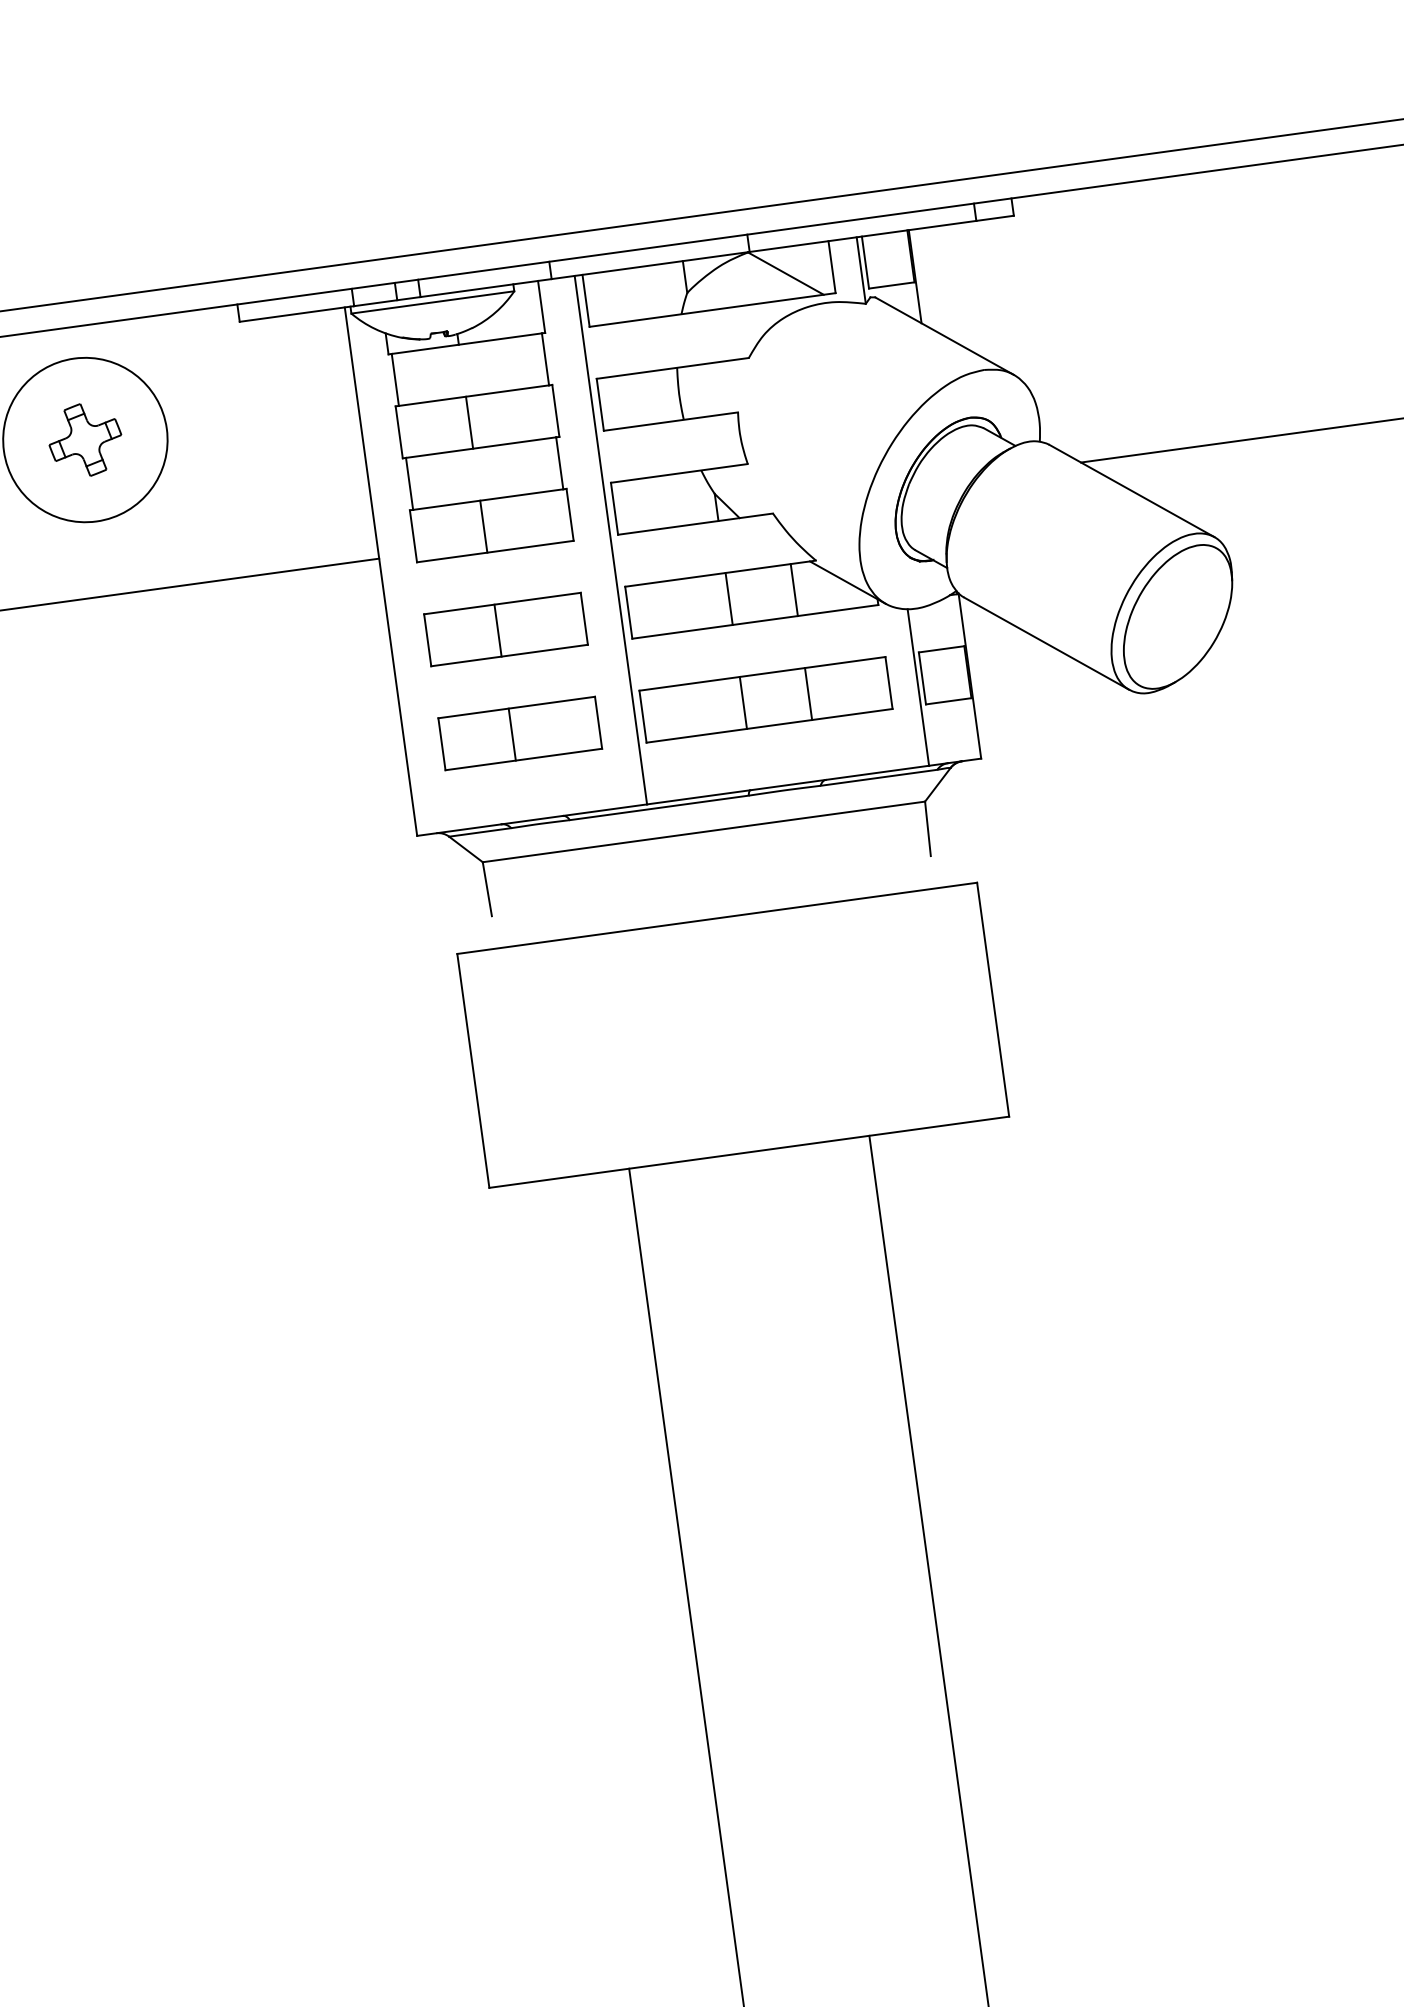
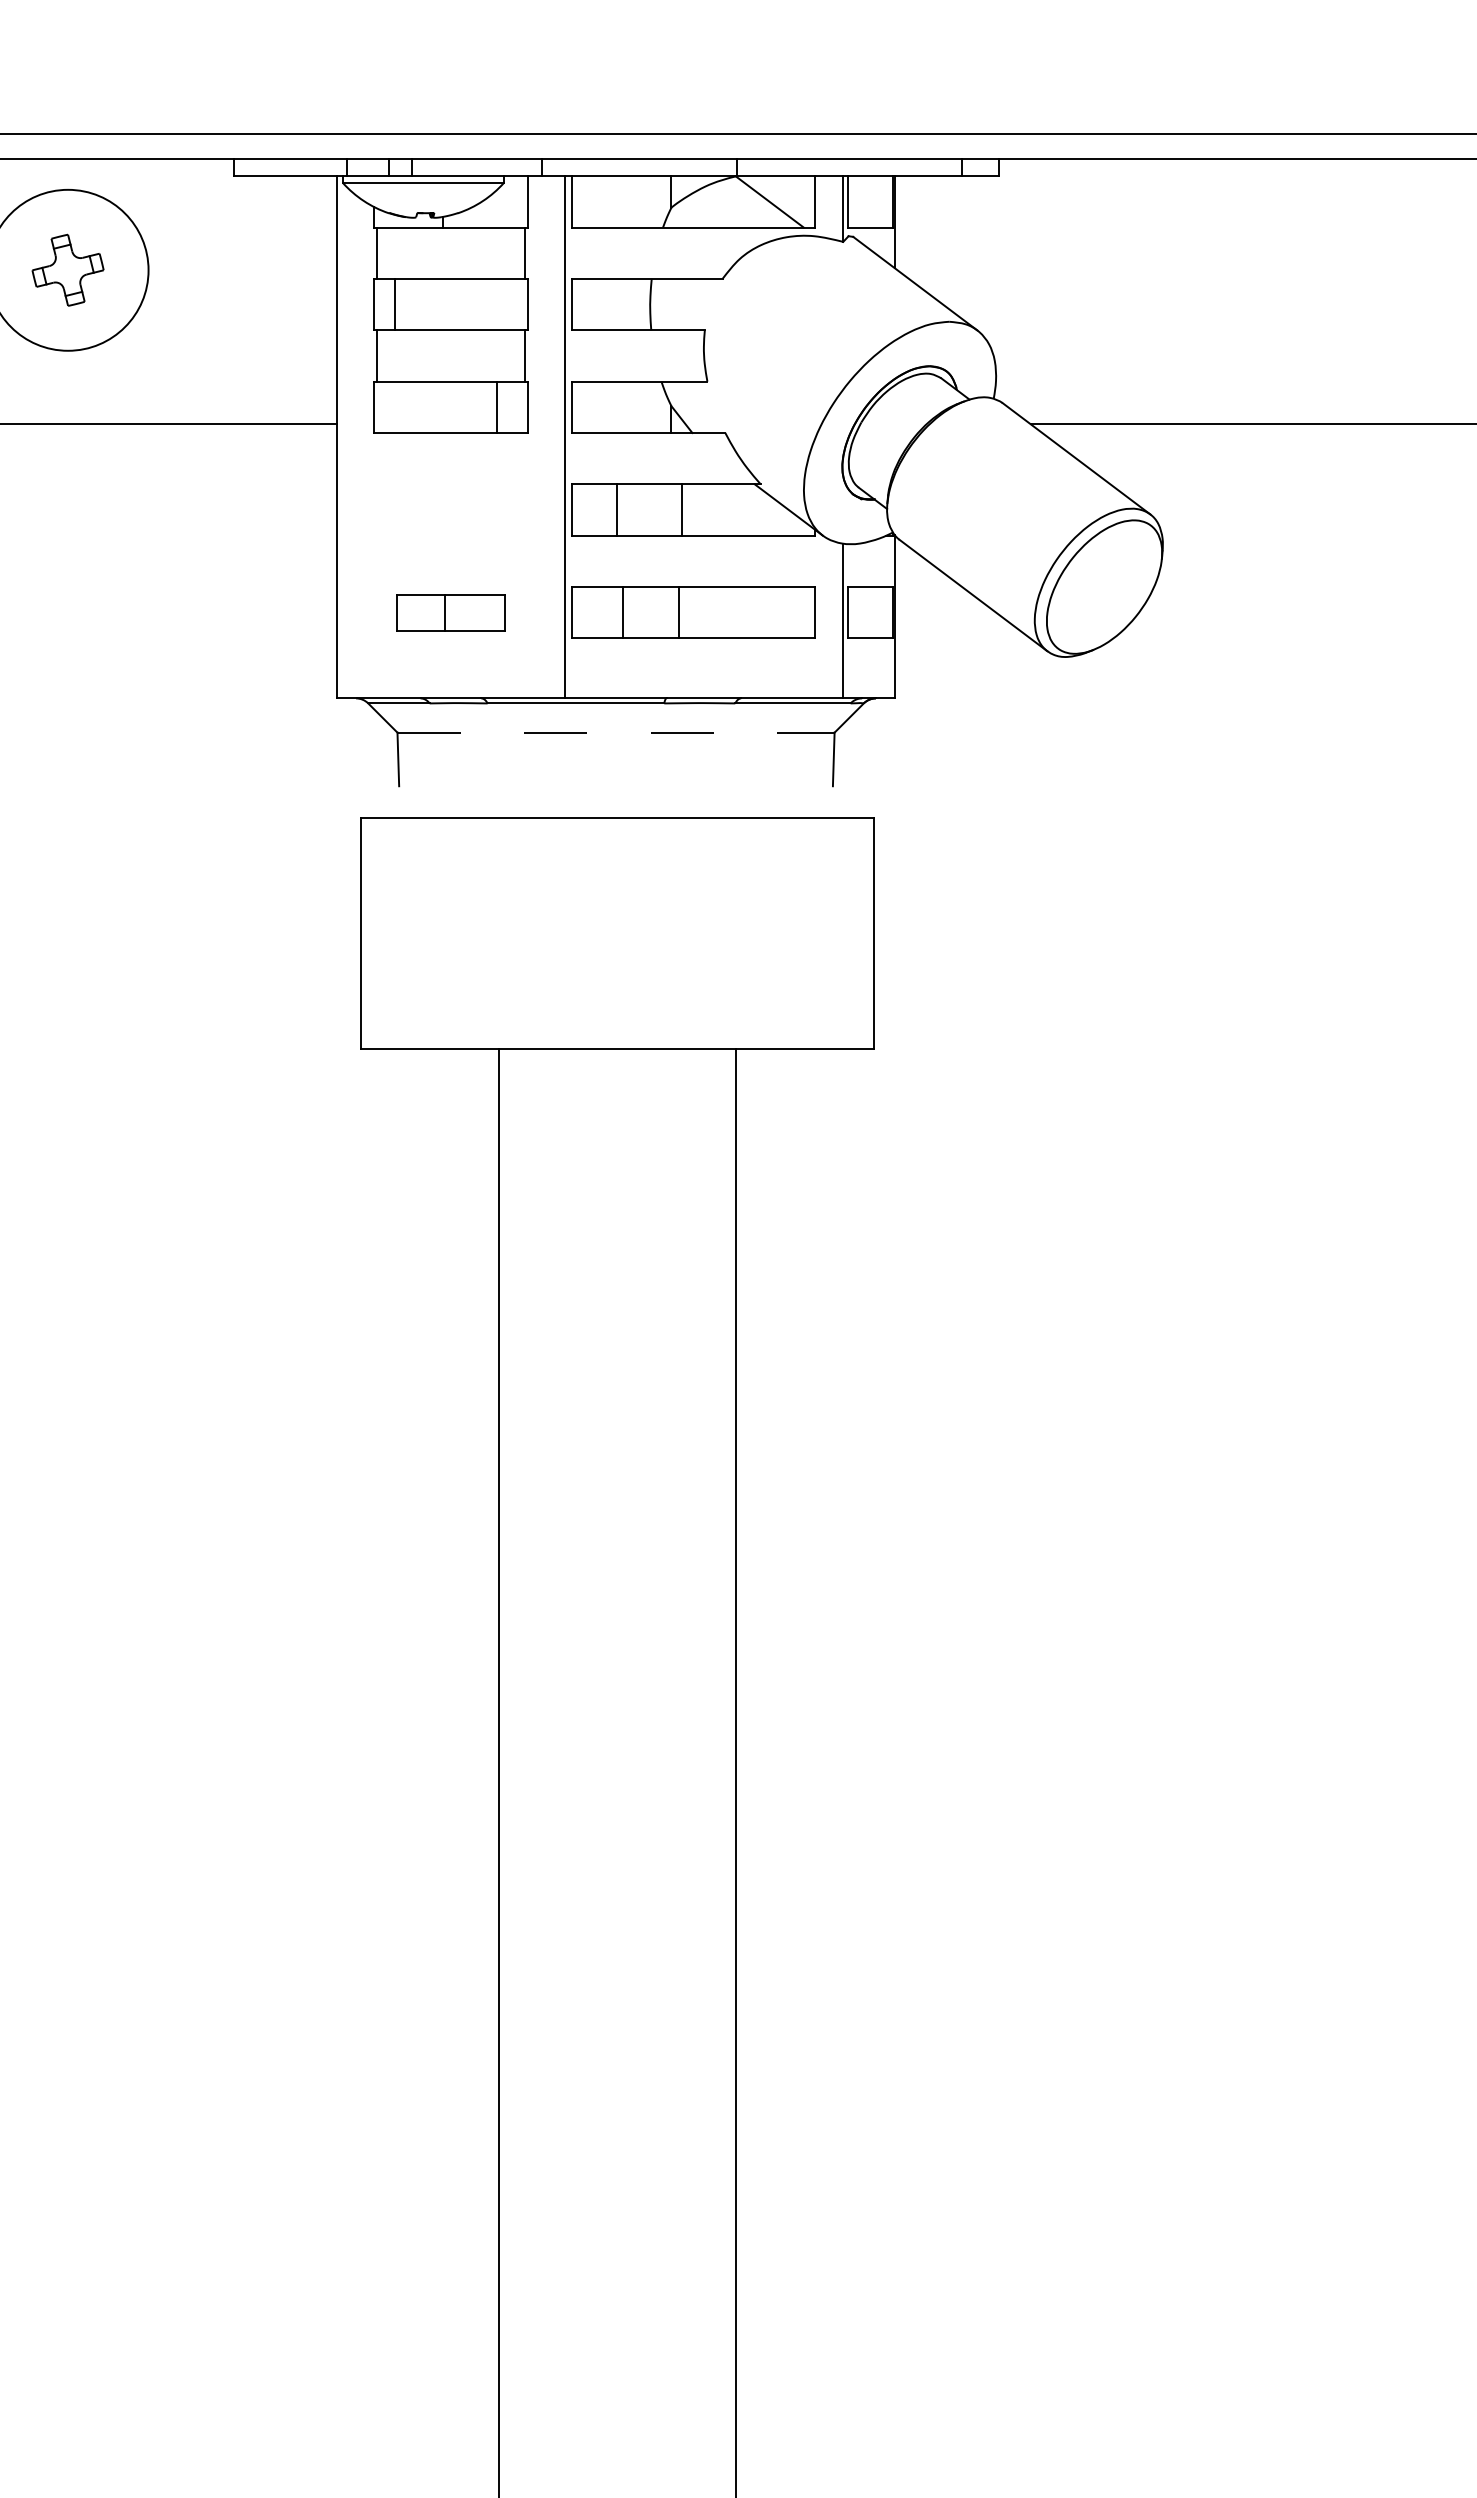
line: (470, 422) -> (395, 304), moved
line: (484, 526) -> (497, 407), moved
line: (793, 589) -> (681, 509), moved
line: (729, 598) -> (617, 509), moved
part: (505, 629) -> (450, 509), removed
line: (808, 693) -> (678, 612), moved
line: (743, 702) -> (623, 612), moved
part: (519, 733) -> (450, 612), size x0.7
line: (704, 831) -> (616, 732), solid -> dashed

